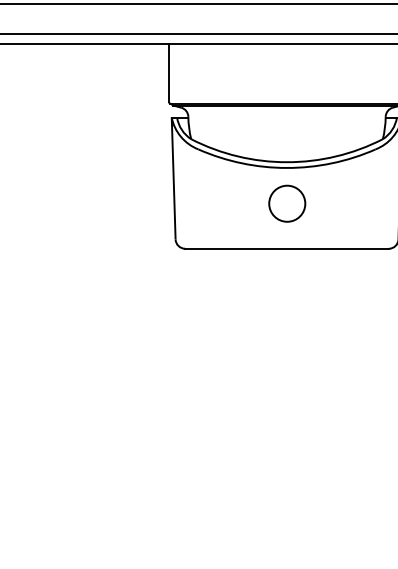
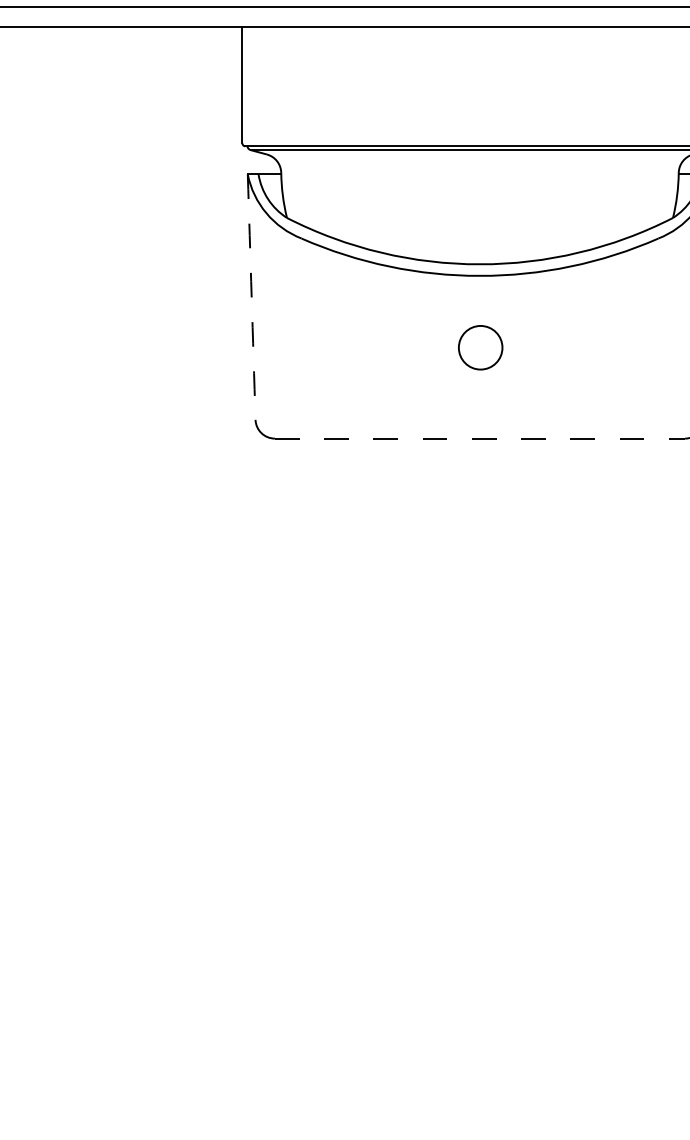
arc: (173, 178) -> (251, 297), solid -> dashed
circle: (287, 203) -> (480, 347), size x0.6
line: (287, 248) -> (480, 438), solid -> dashed

